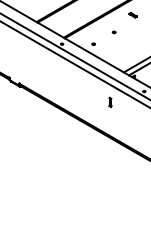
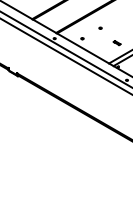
part: (132, 15) -> (116, 43), moved
part: (110, 102) -> (97, 89), removed

